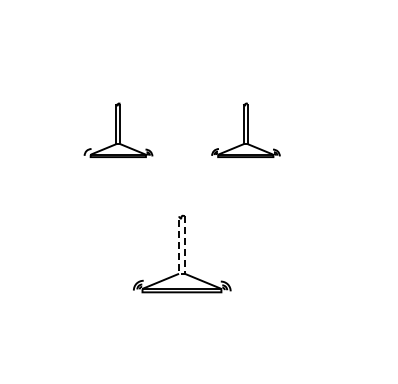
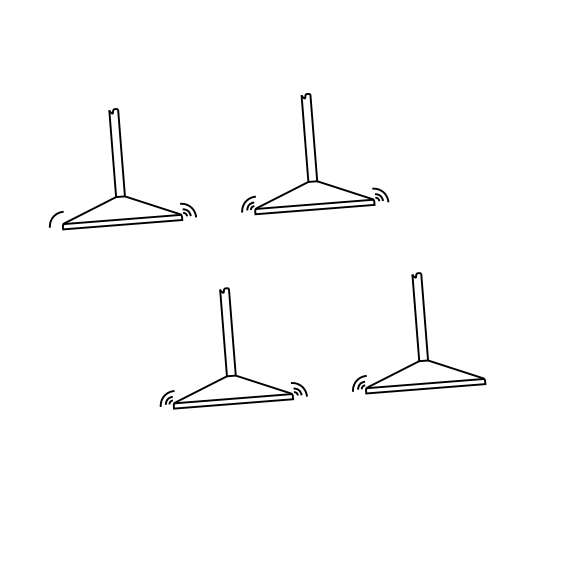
part: (118, 130) -> (118, 167), size x1.43
part: (245, 130) -> (310, 152), size x1.43
part: (304, 253) -> (413, 330), added
line: (181, 273) -> (230, 375), dashed -> solid

